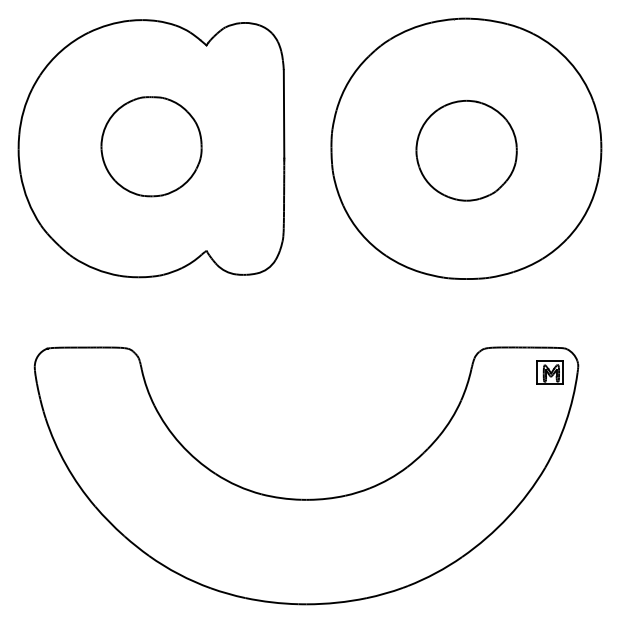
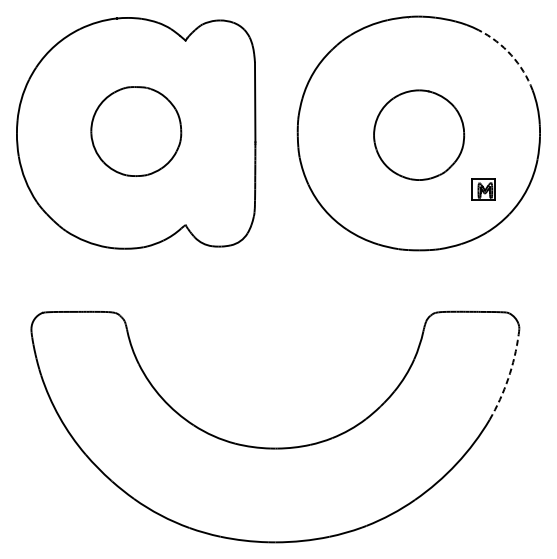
arc: (569, 61) -> (511, 55), solid -> dashed
part: (549, 372) -> (483, 189), moved
arc: (566, 421) -> (508, 378), solid -> dashed

